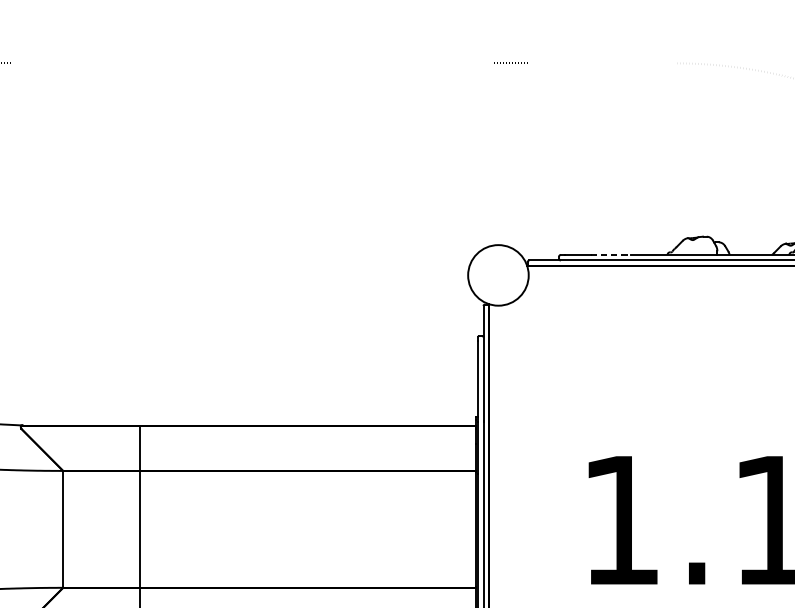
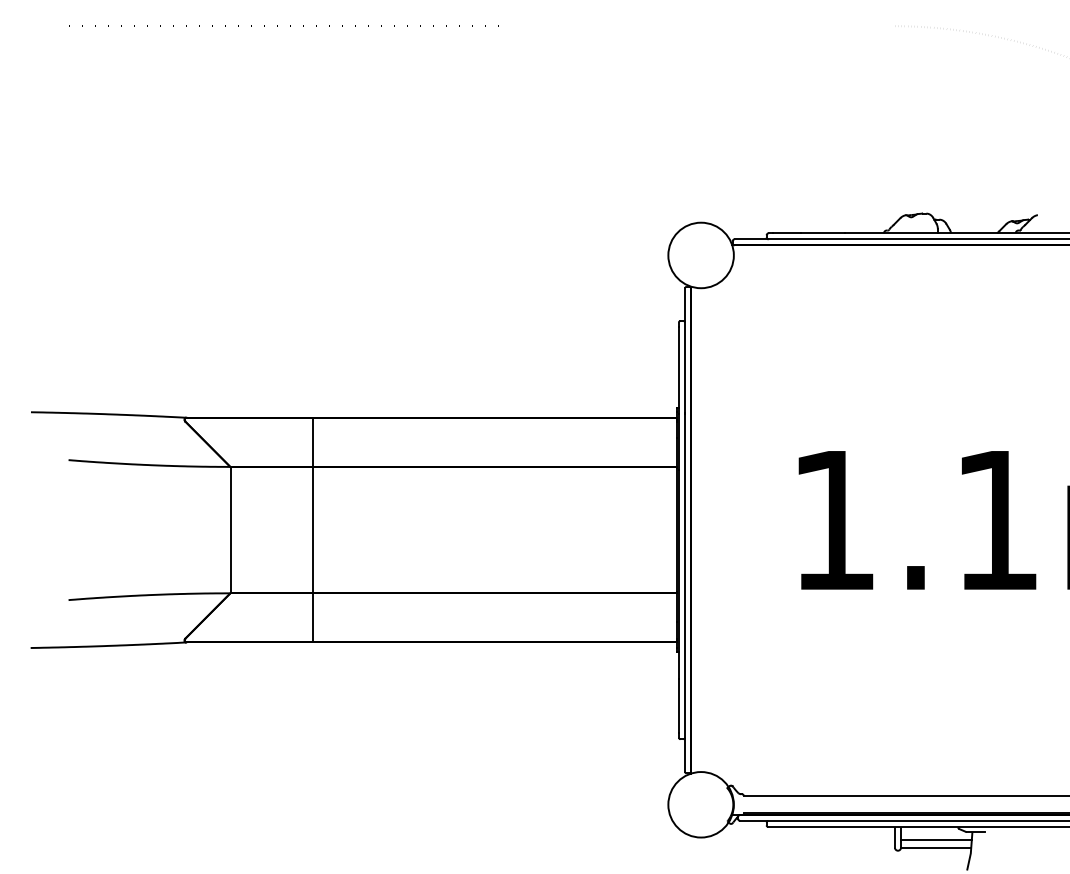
line: (610, 255) -> (822, 233), dashed -> solid

